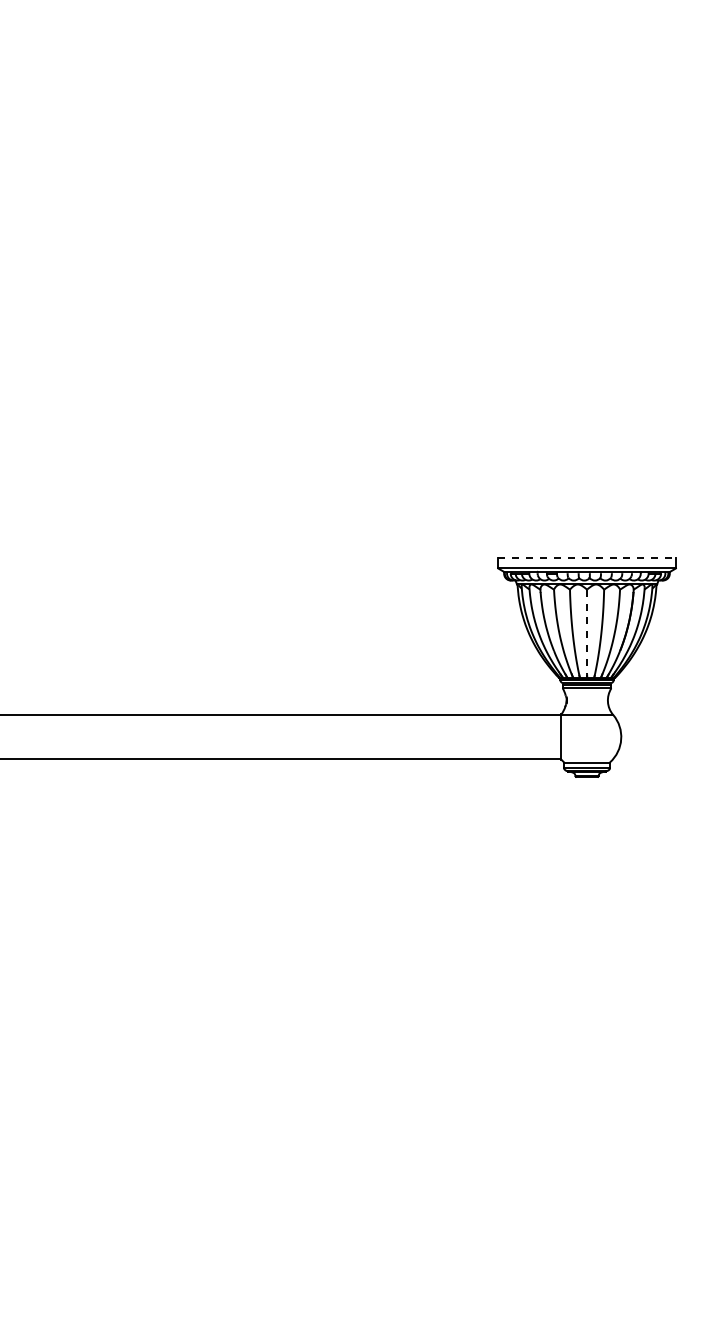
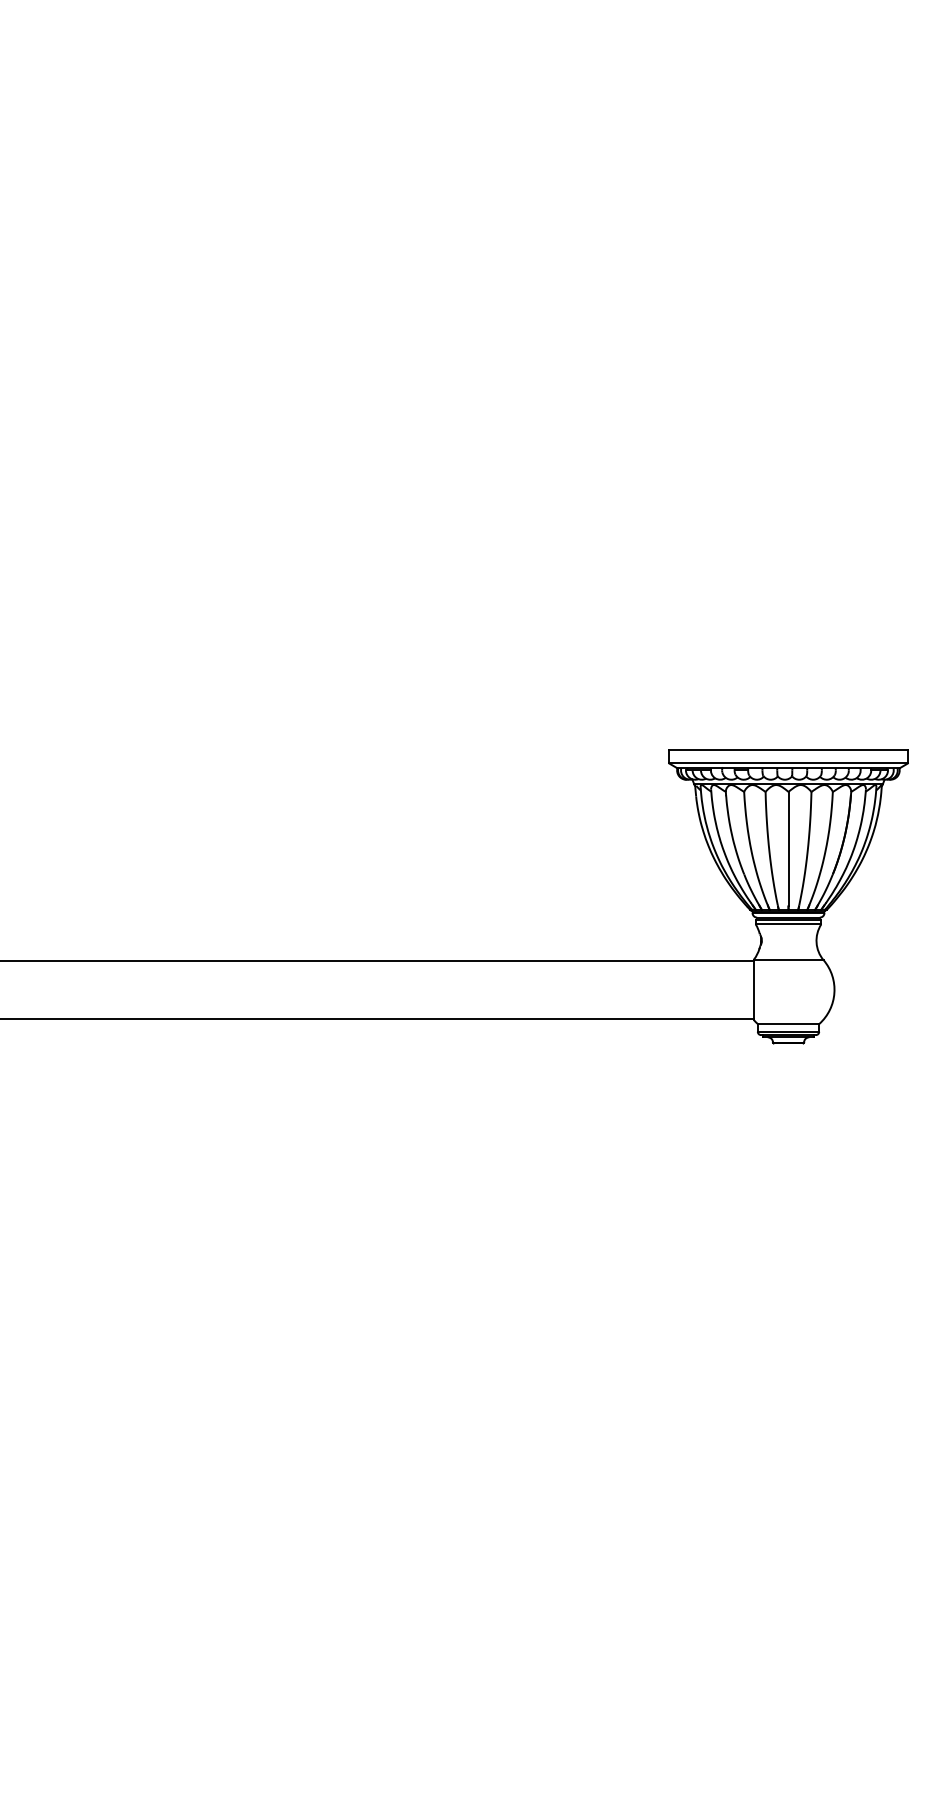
line: (587, 558) -> (789, 750), dashed -> solid
line: (587, 632) -> (789, 849), dashed -> solid

